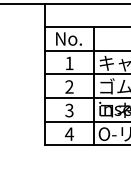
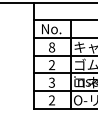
text: (70, 63) -> (52, 47), 1 -> 8
text: (68, 134) -> (51, 100), 4 -> 2

